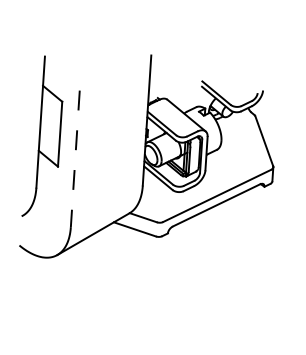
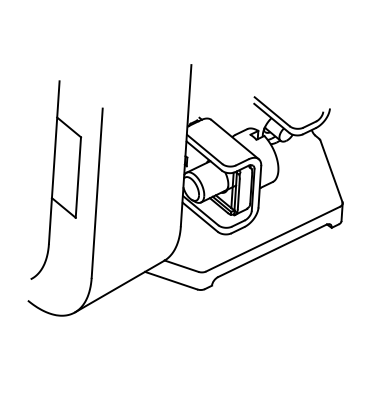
part: (42, 135) -> (56, 179), moved
line: (75, 159) -> (97, 194), dashed -> solid

